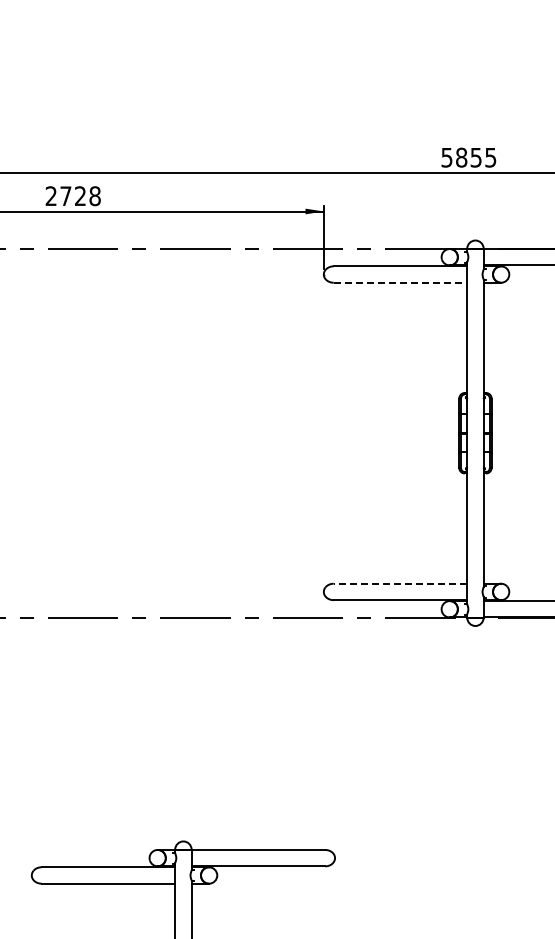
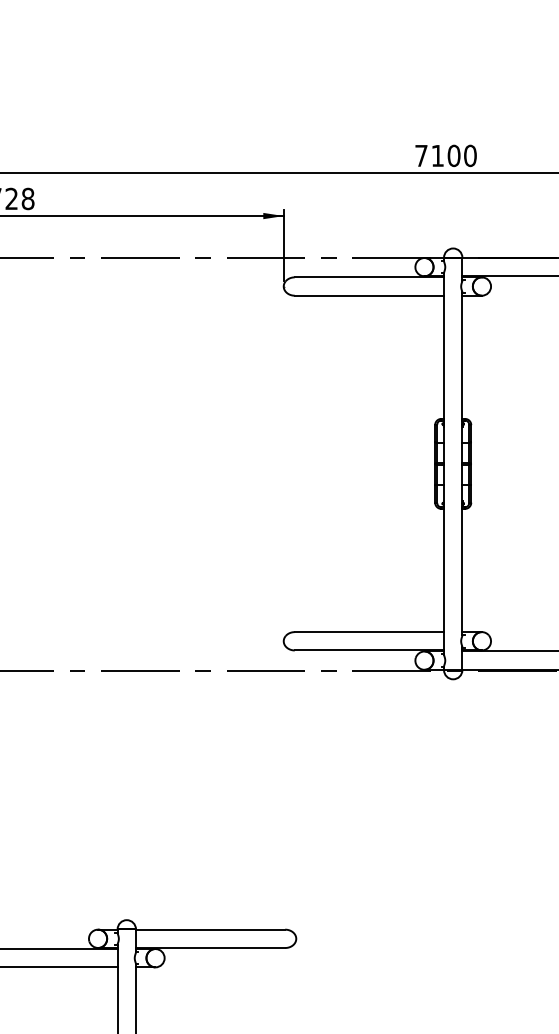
text: (468, 157) -> (445, 155), 5855 -> 7100
line: (400, 282) -> (369, 295), dashed -> solid
line: (400, 583) -> (369, 631), dashed -> solid

